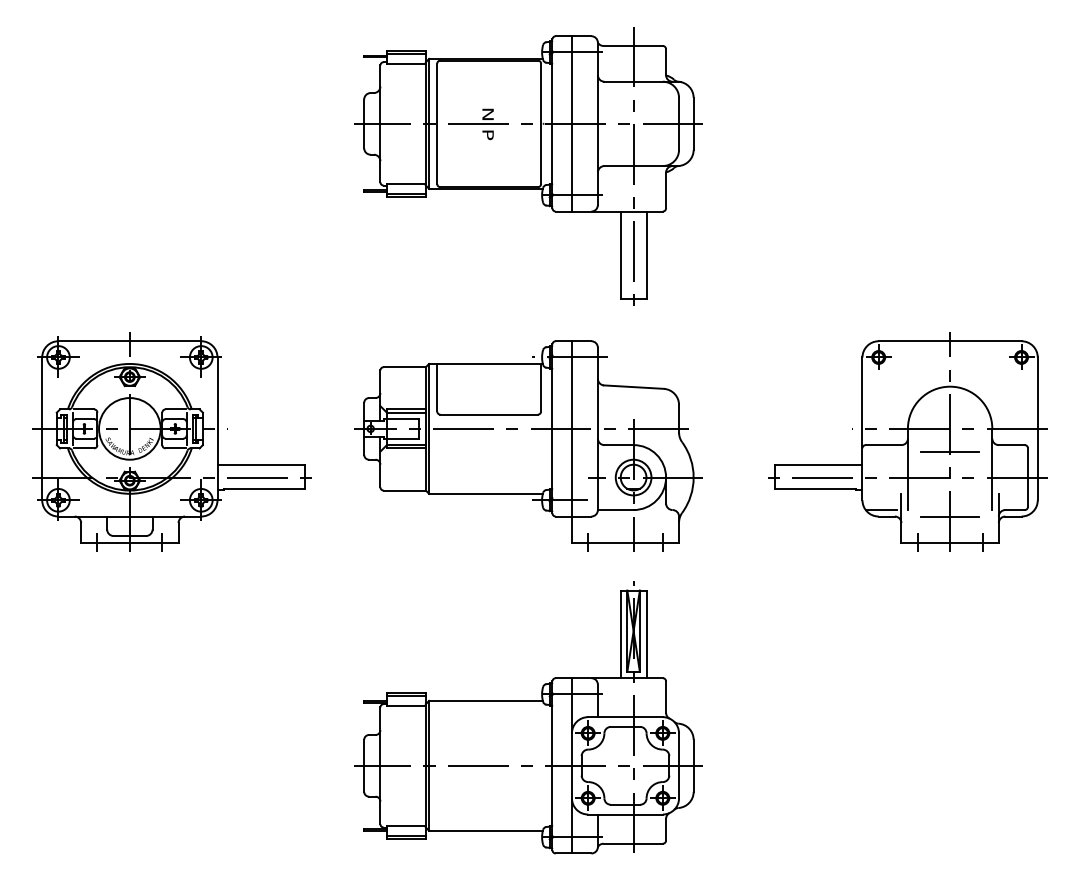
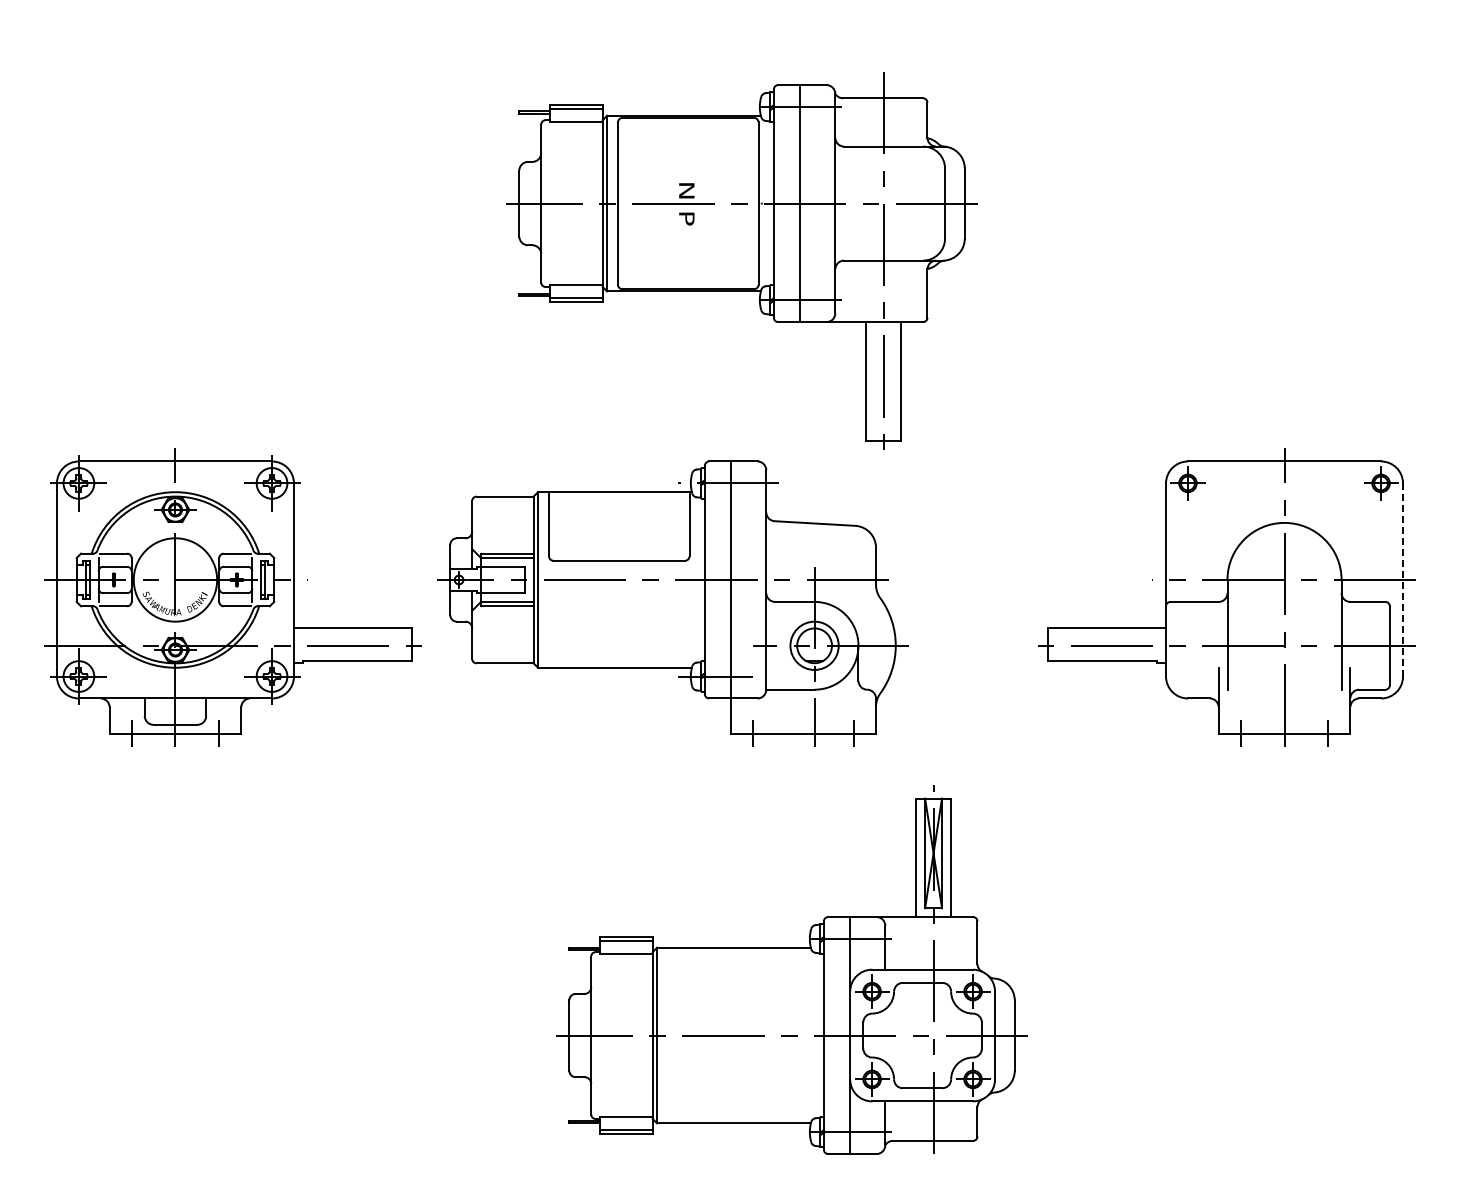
part: (528, 165) -> (741, 260), moved
line: (1038, 428) -> (1403, 579), solid -> dashed
part: (528, 446) -> (672, 603), moved
line: (950, 451) -> (1284, 610), removed
line: (881, 509) -> (1191, 689), removed
line: (950, 516) -> (1284, 698), removed
part: (528, 716) -> (791, 969), moved

